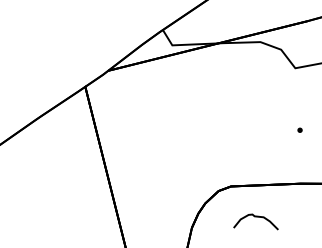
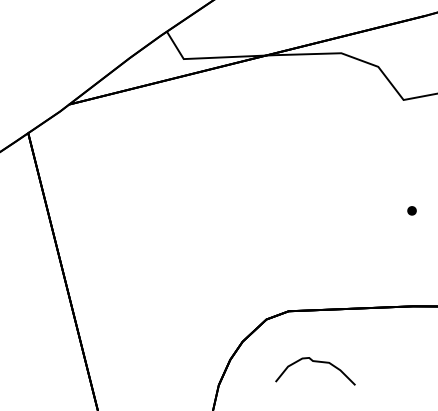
curve: (255, 217) -> (314, 363), moved

